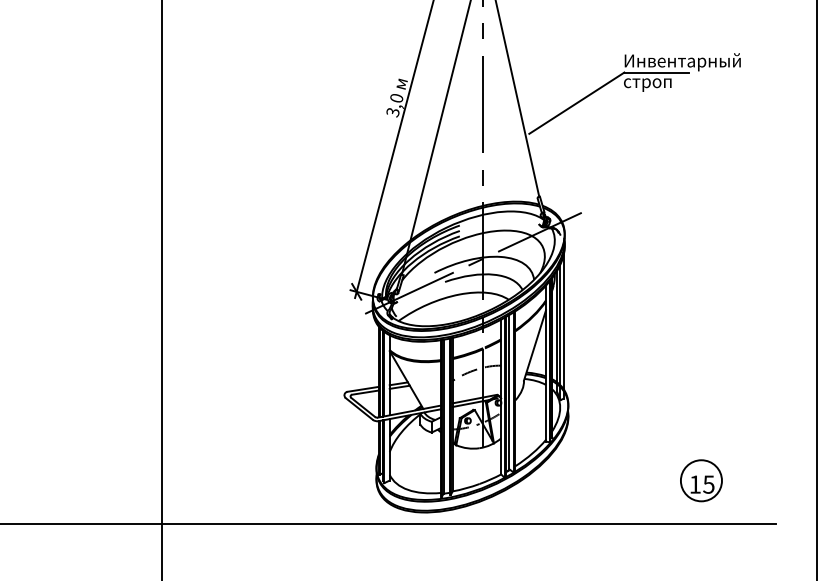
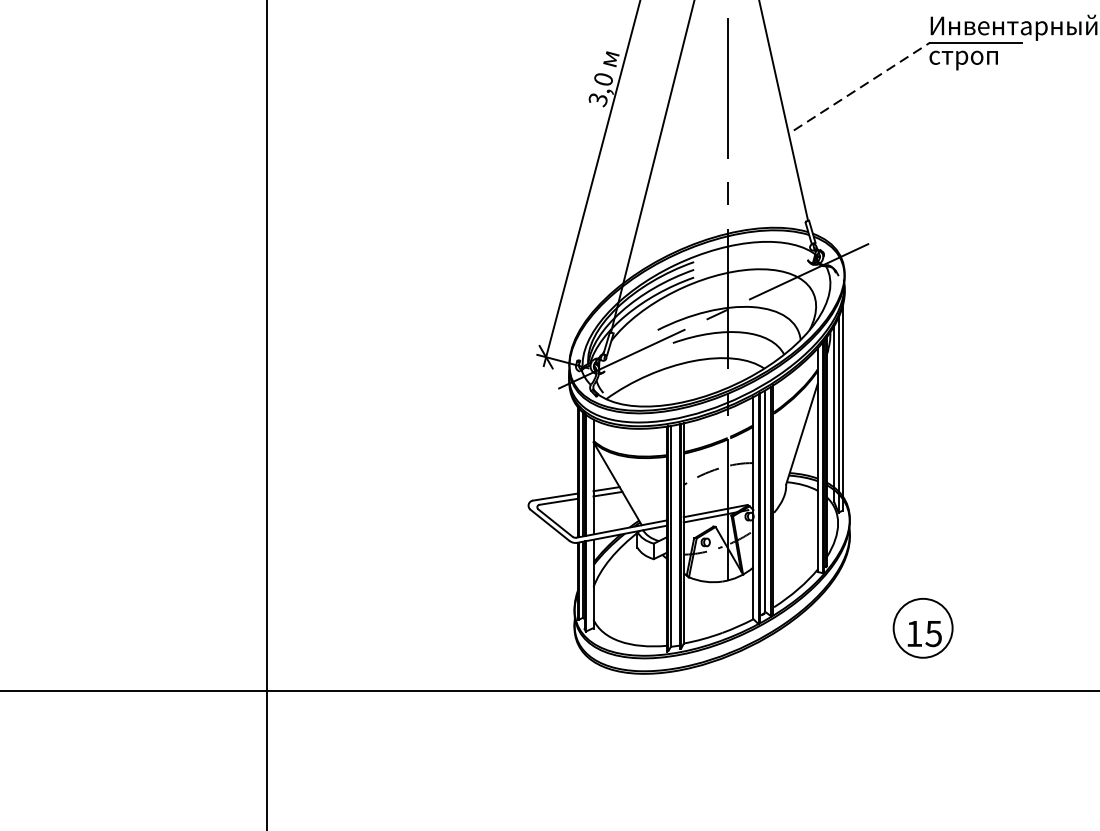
line: (576, 103) -> (861, 86), solid -> dashed
part: (701, 480) -> (923, 627), moved

